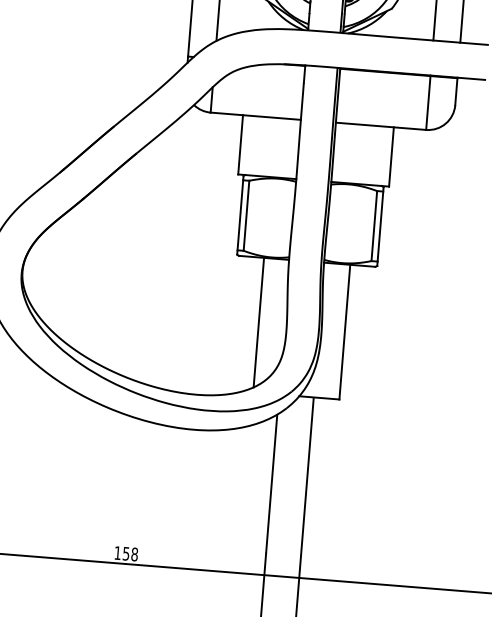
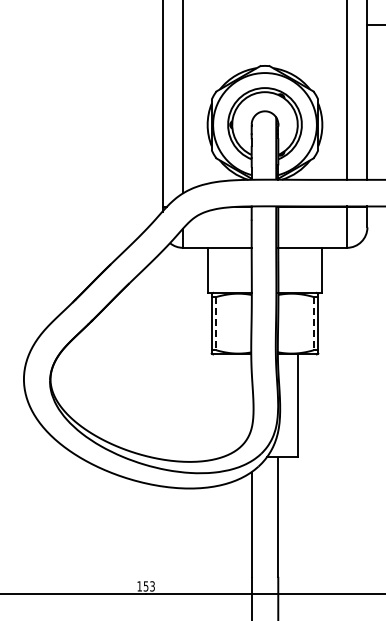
line: (246, 215) -> (216, 323), solid -> dashed
line: (374, 225) -> (313, 323), solid -> dashed
line: (259, 322) -> (232, 403), removed
text: (134, 554) -> (152, 586), 158 -> 153

